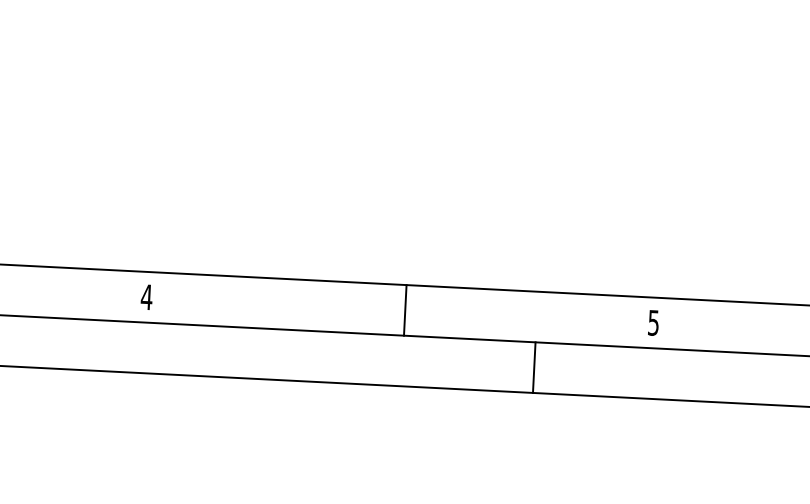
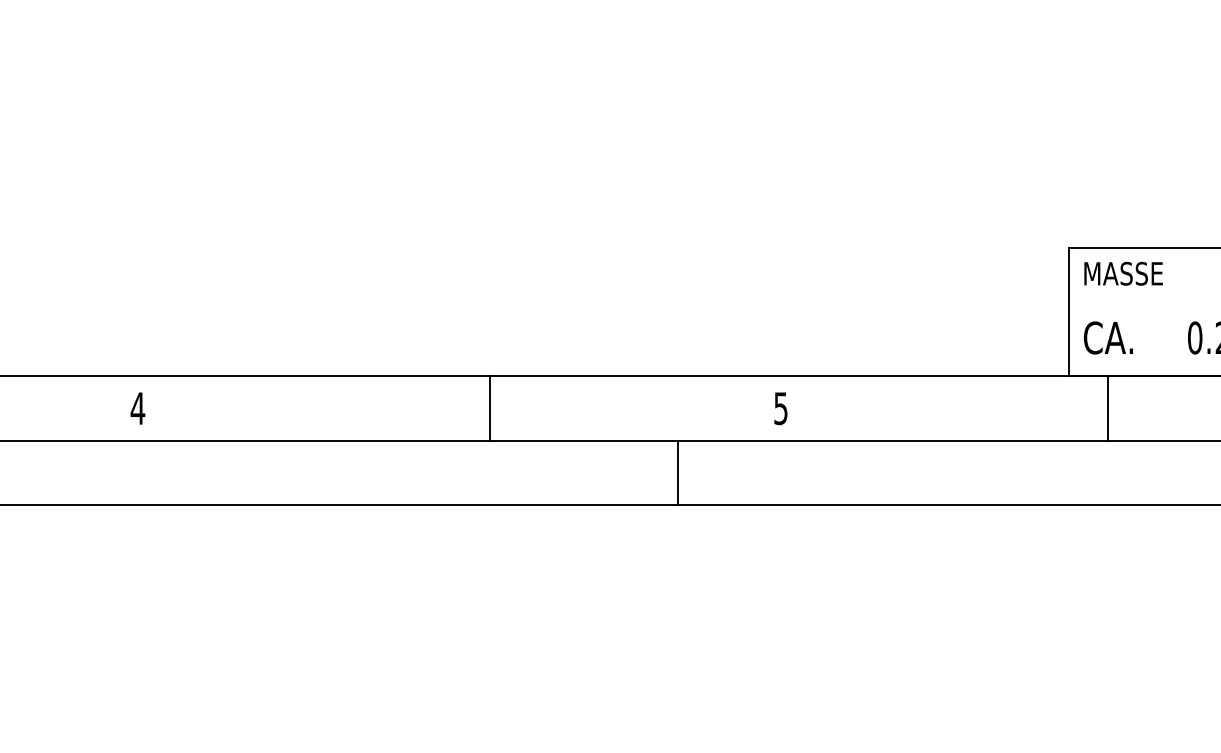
line: (405, 310) -> (489, 408), moved
line: (534, 367) -> (677, 472), moved

